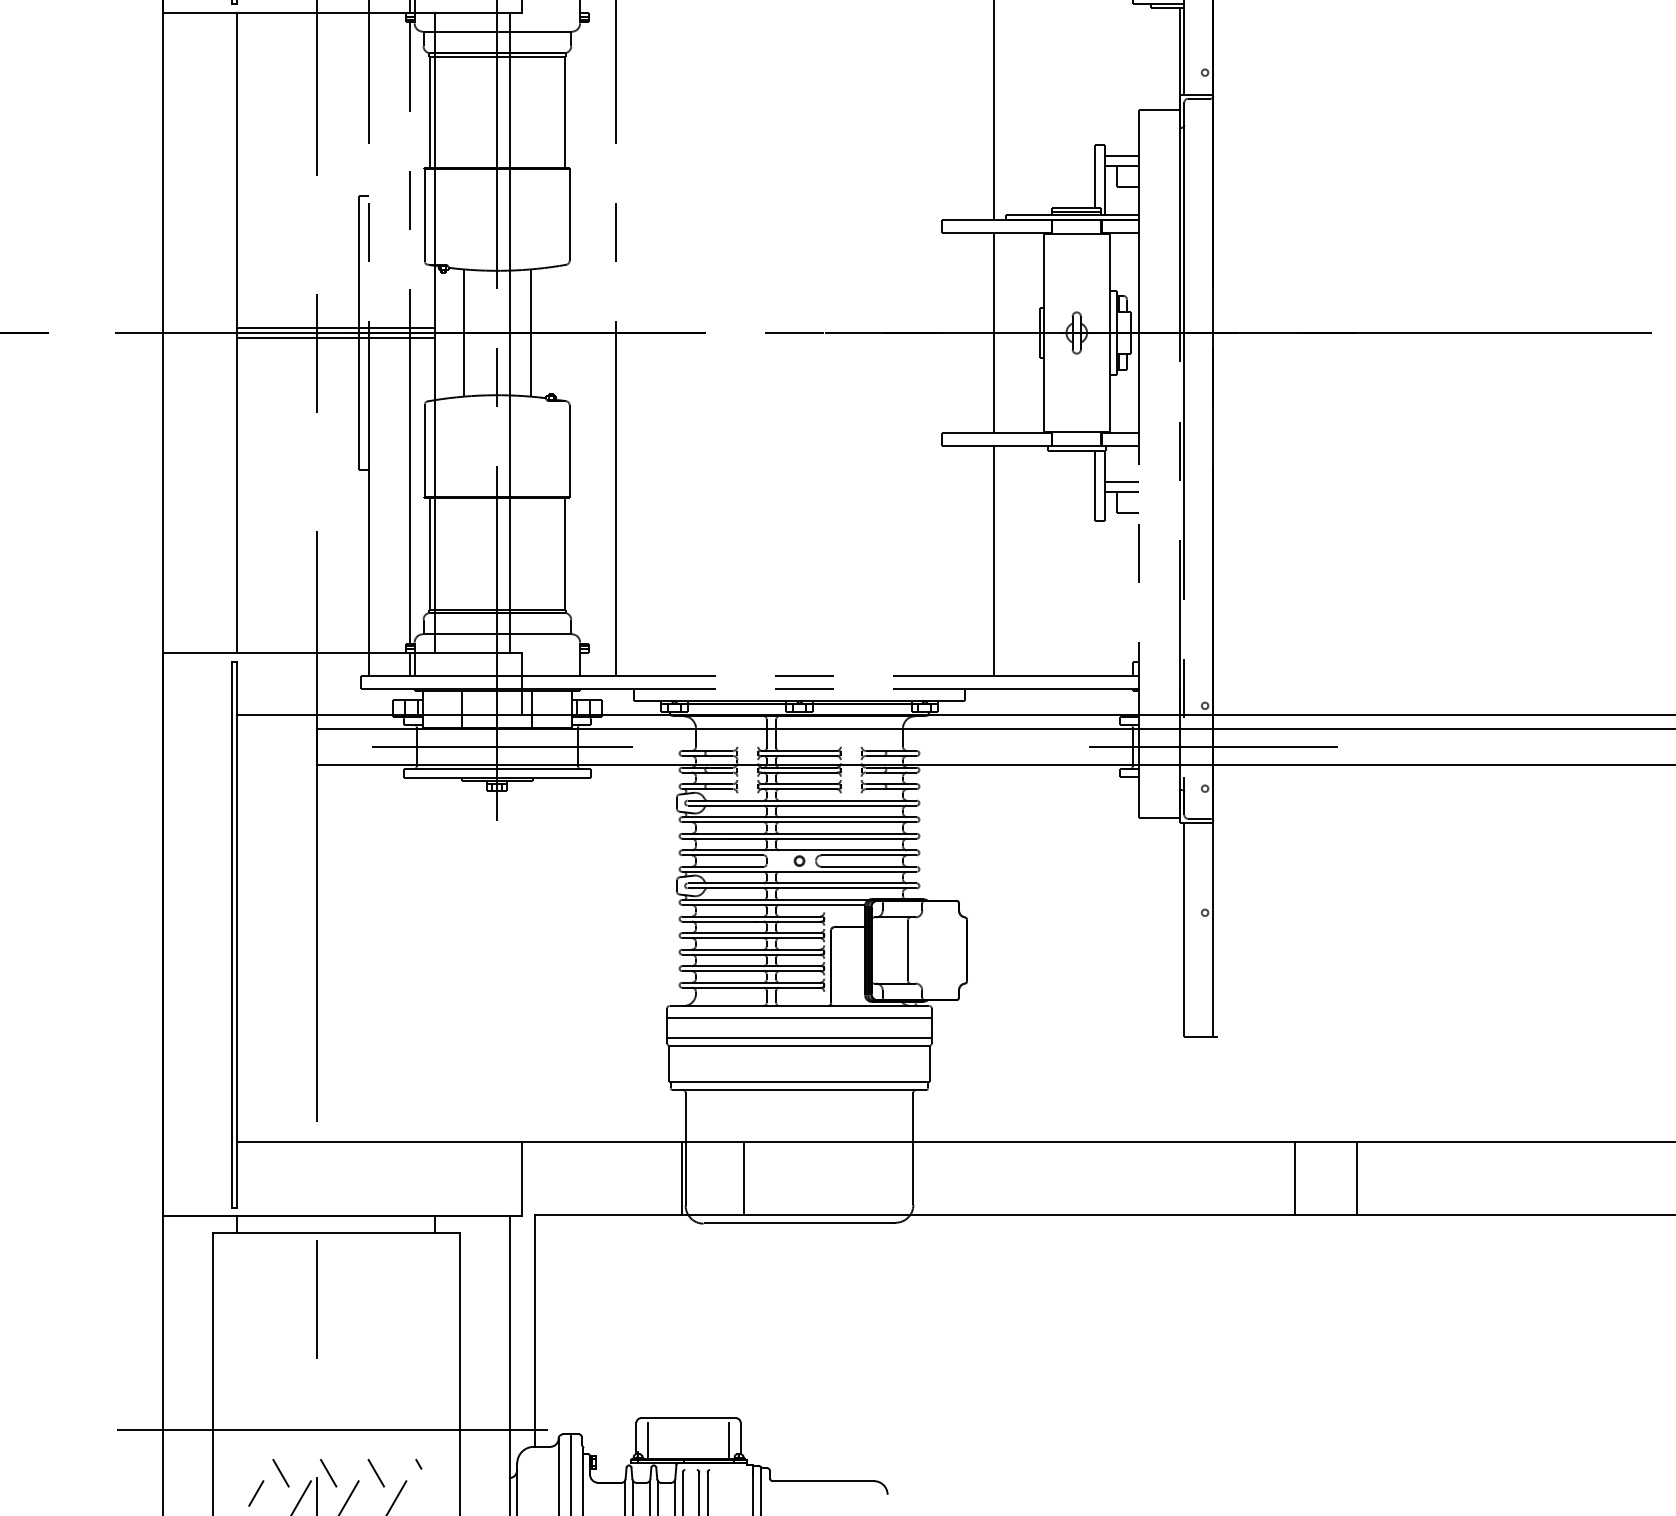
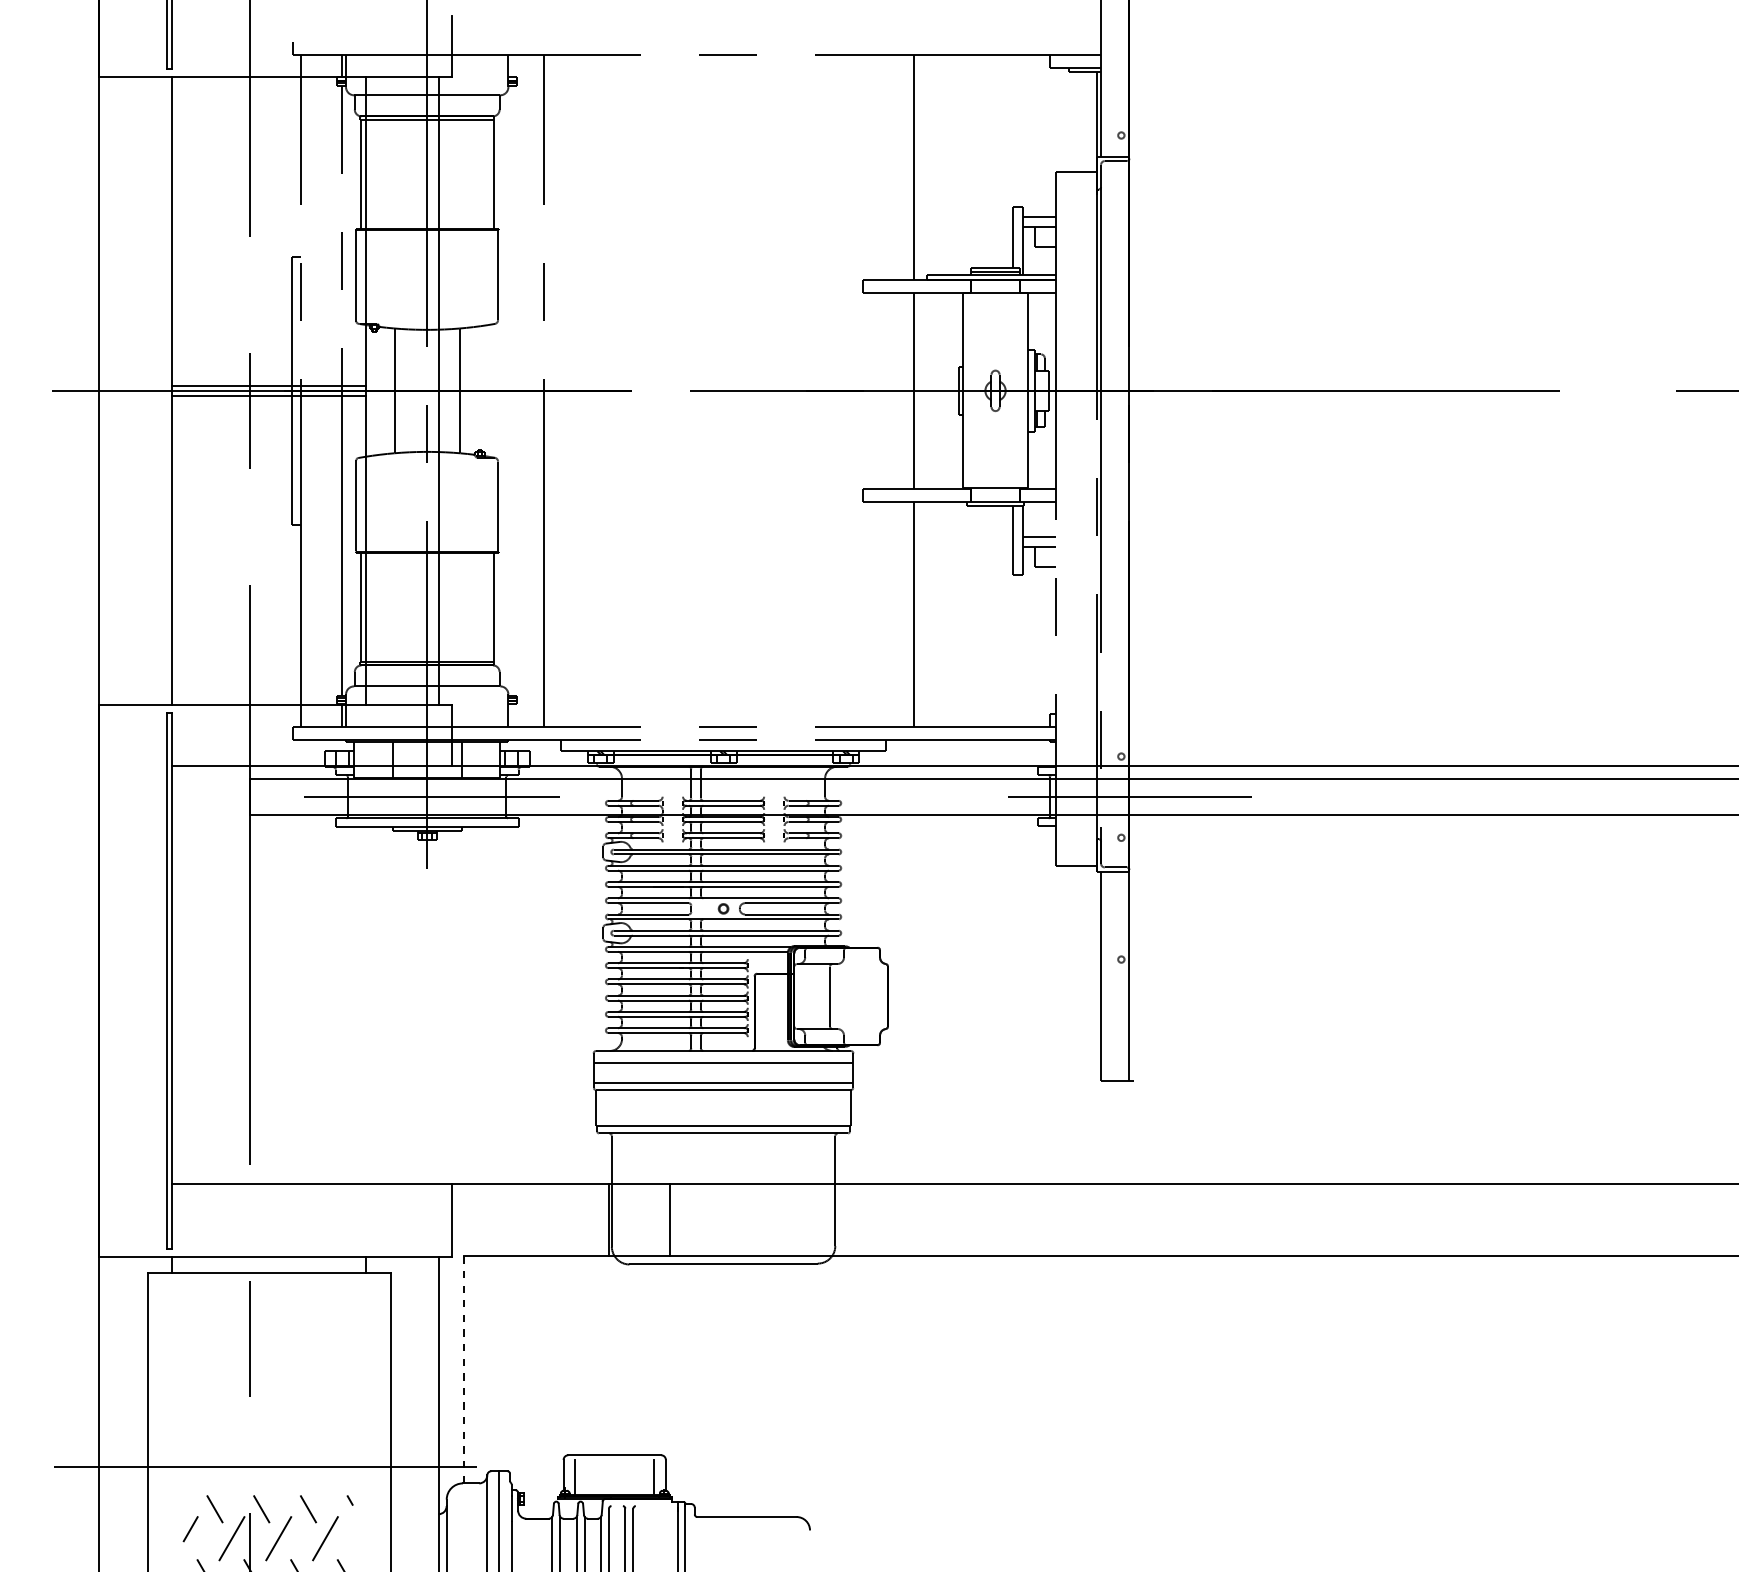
line: (1294, 1178) -> (1209, 1220), removed
line: (1357, 1178) -> (1270, 1220), removed
line: (534, 1330) -> (463, 1369), solid -> dashed

